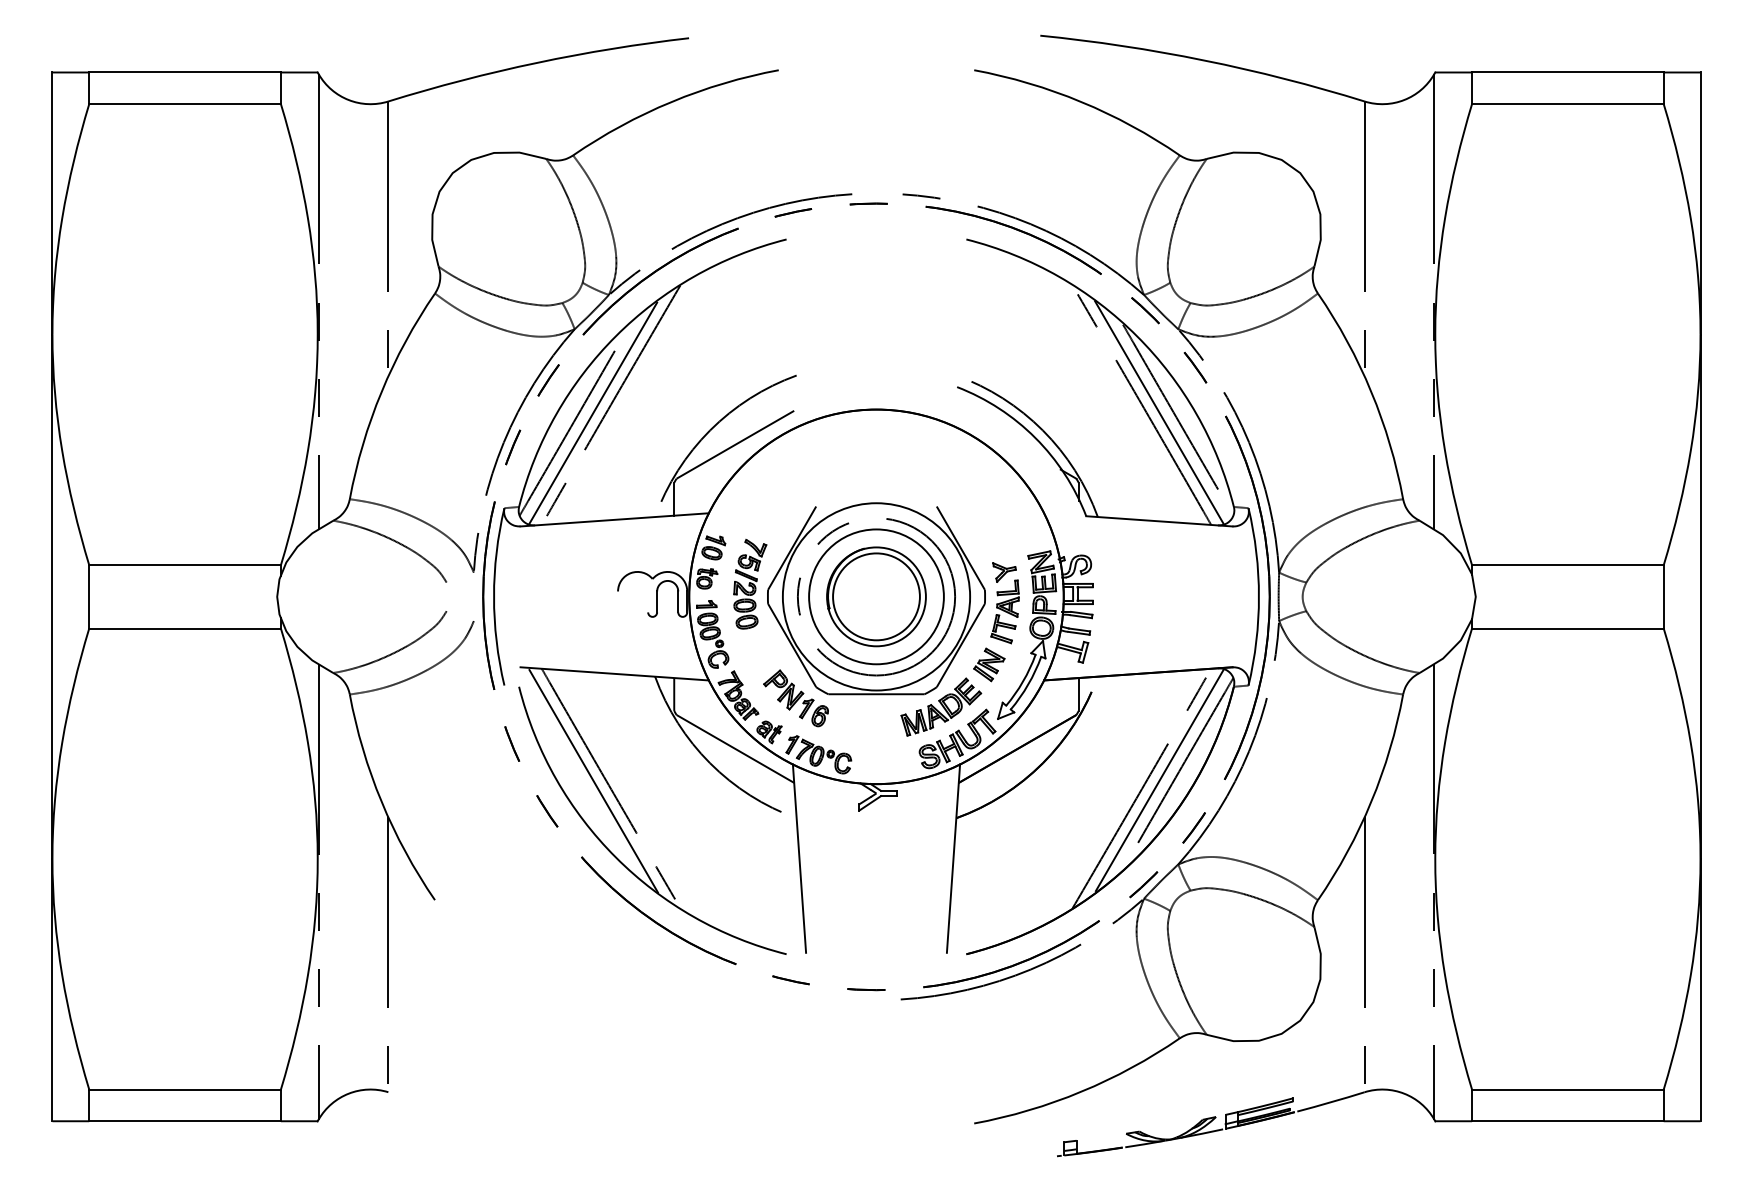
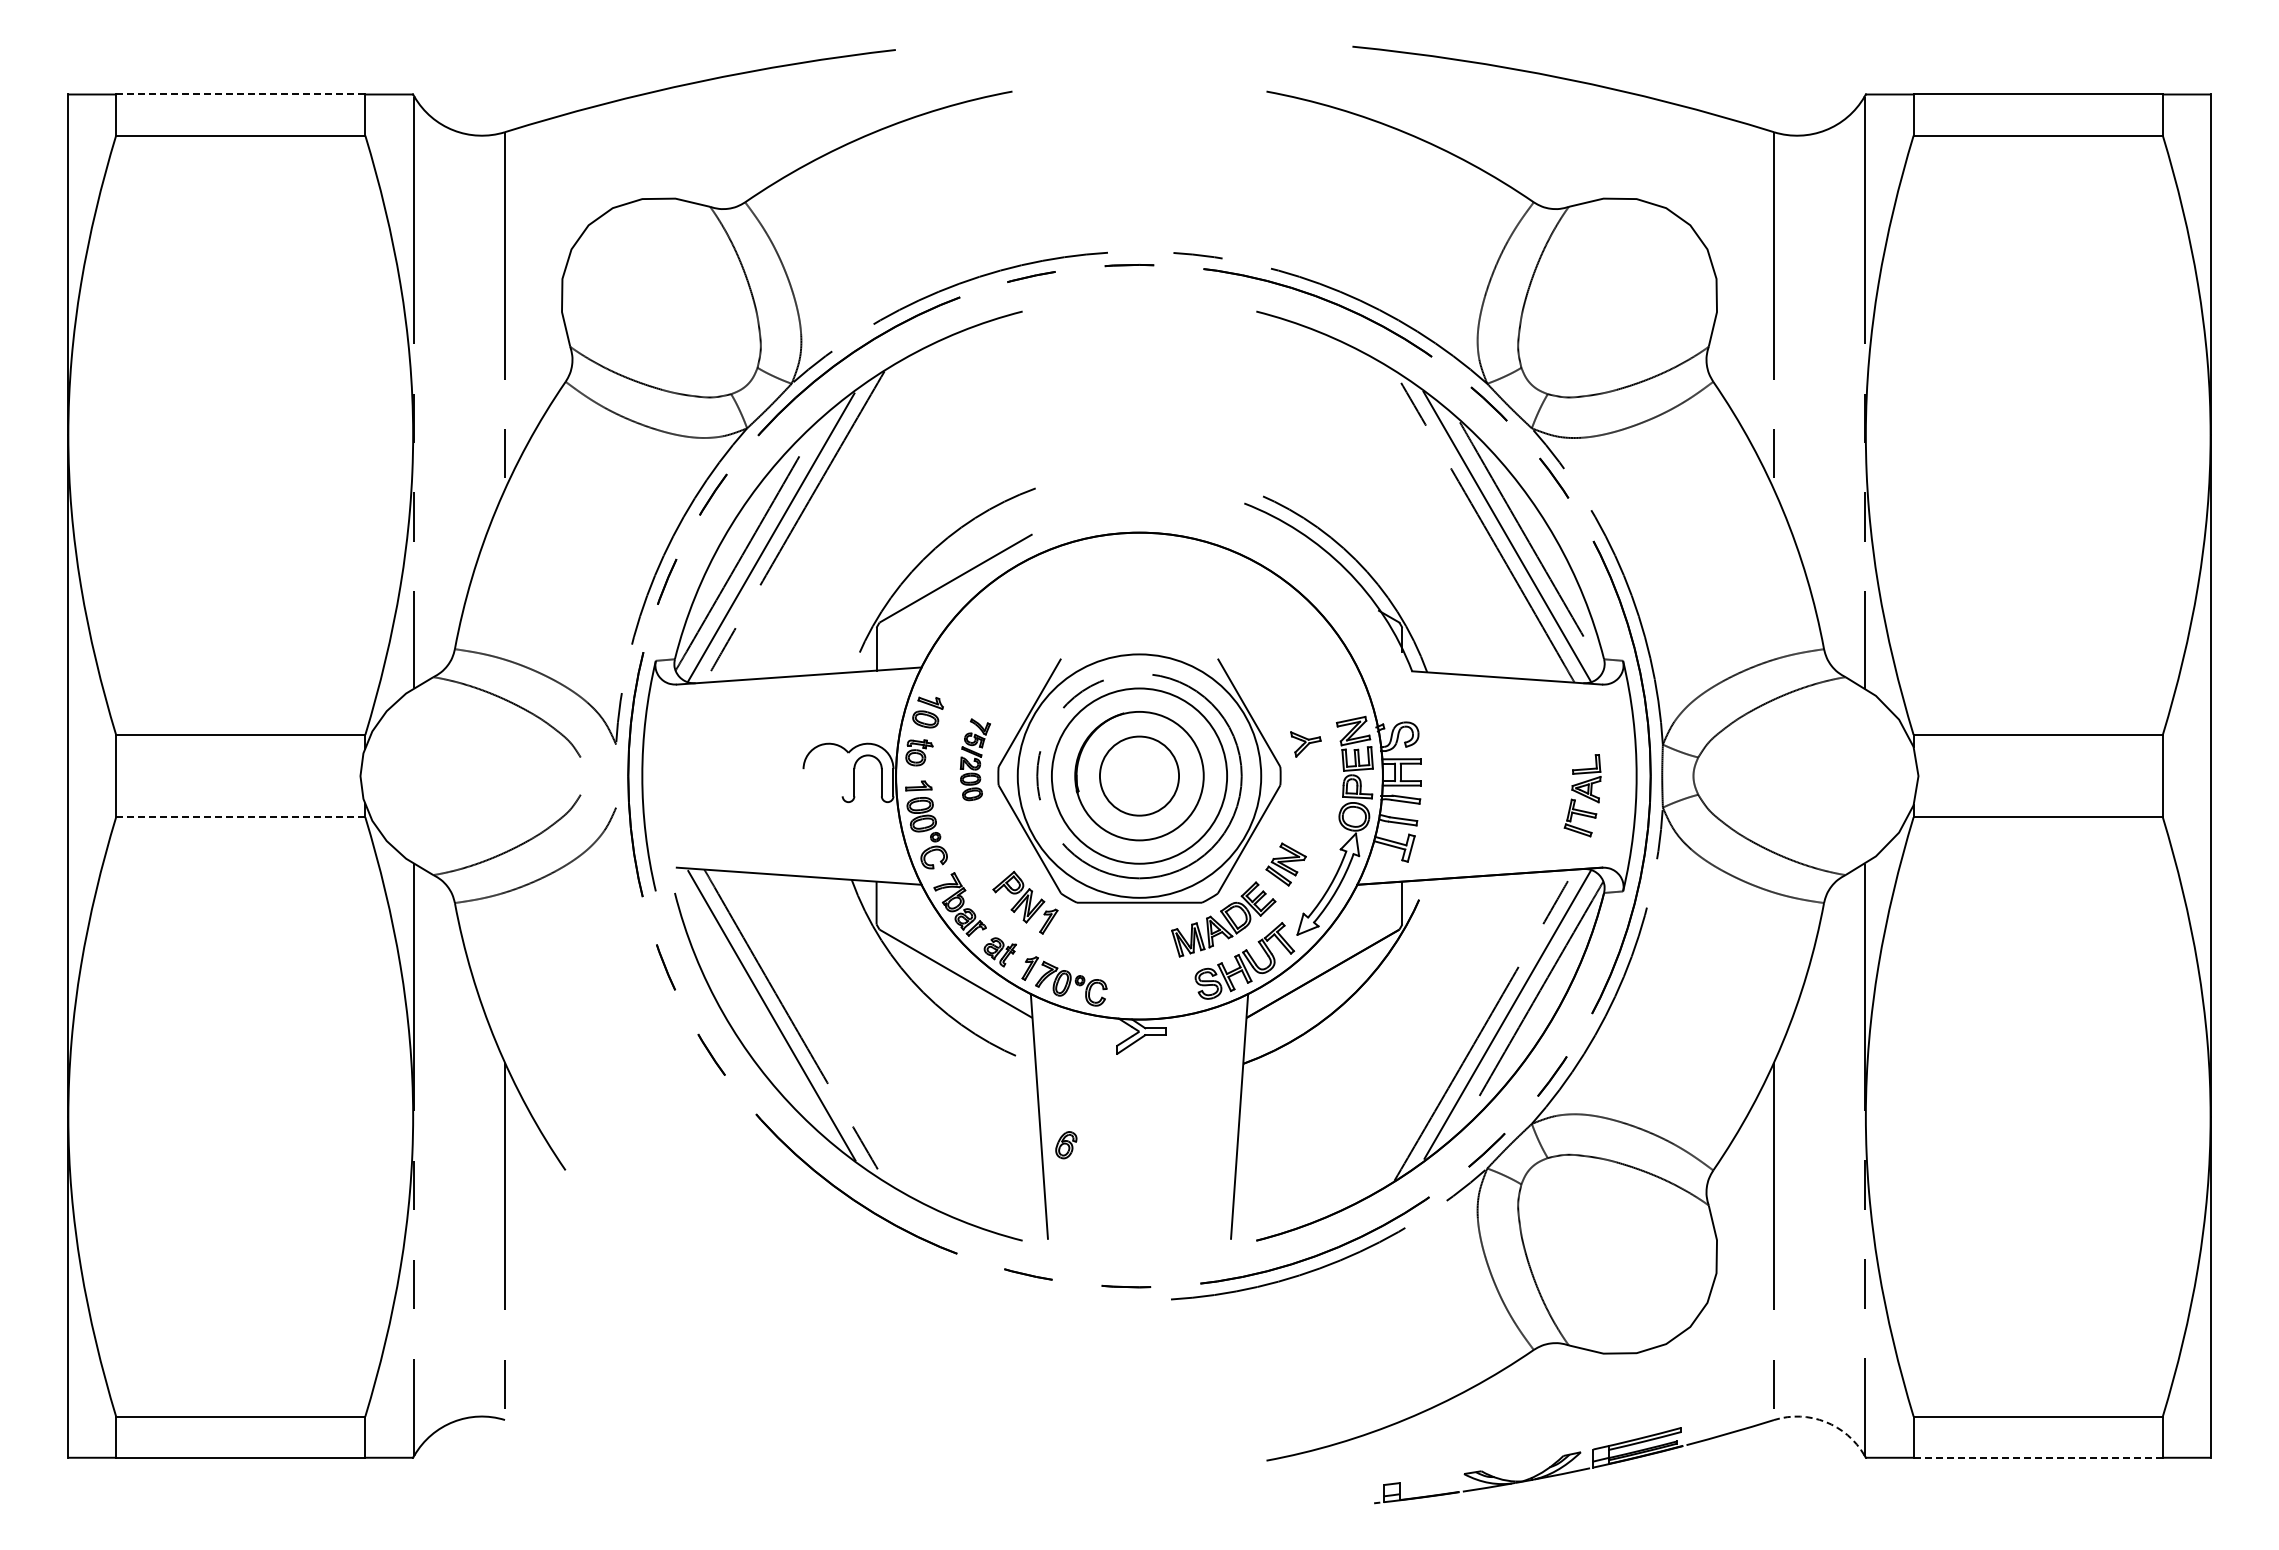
line: (184, 72) -> (240, 94), solid -> dashed
part: (750, 584) -> (975, 759), size x0.7
circle: (876, 596) -> (1139, 775), size x0.7
part: (1004, 611) -> (1582, 795), moved
line: (184, 628) -> (240, 817), solid -> dashed
part: (820, 716) -> (1066, 1145), moved
arc: (1404, 1093) -> (1825, 1421), solid -> dashed
line: (1568, 1121) -> (2038, 1457), solid -> dashed

